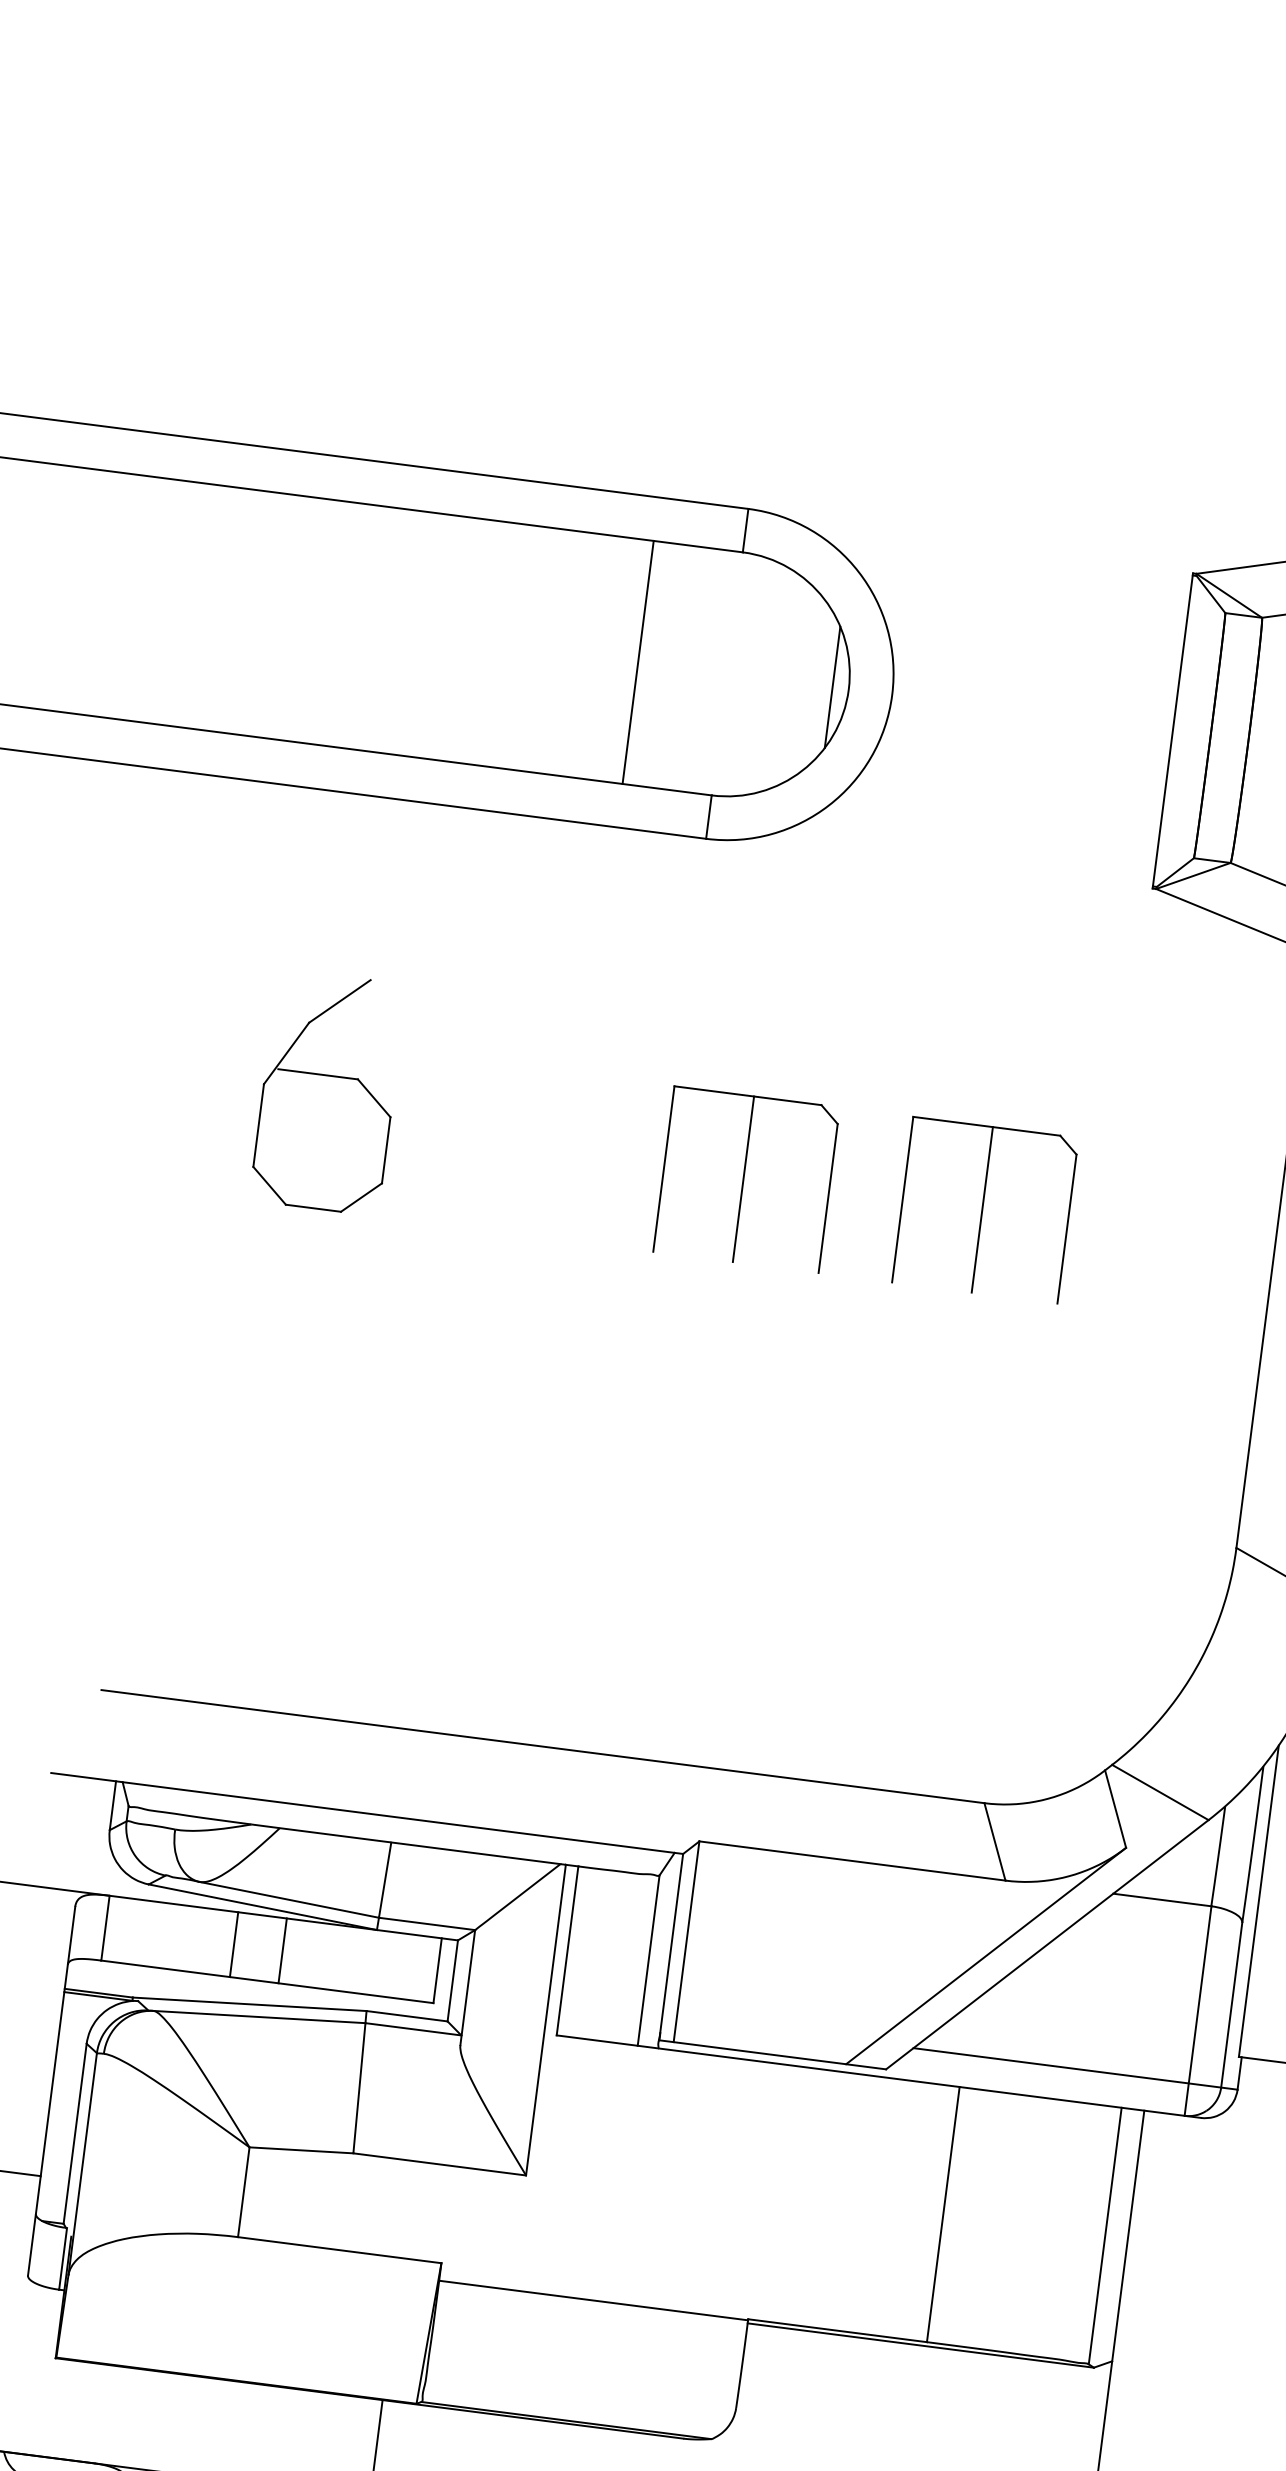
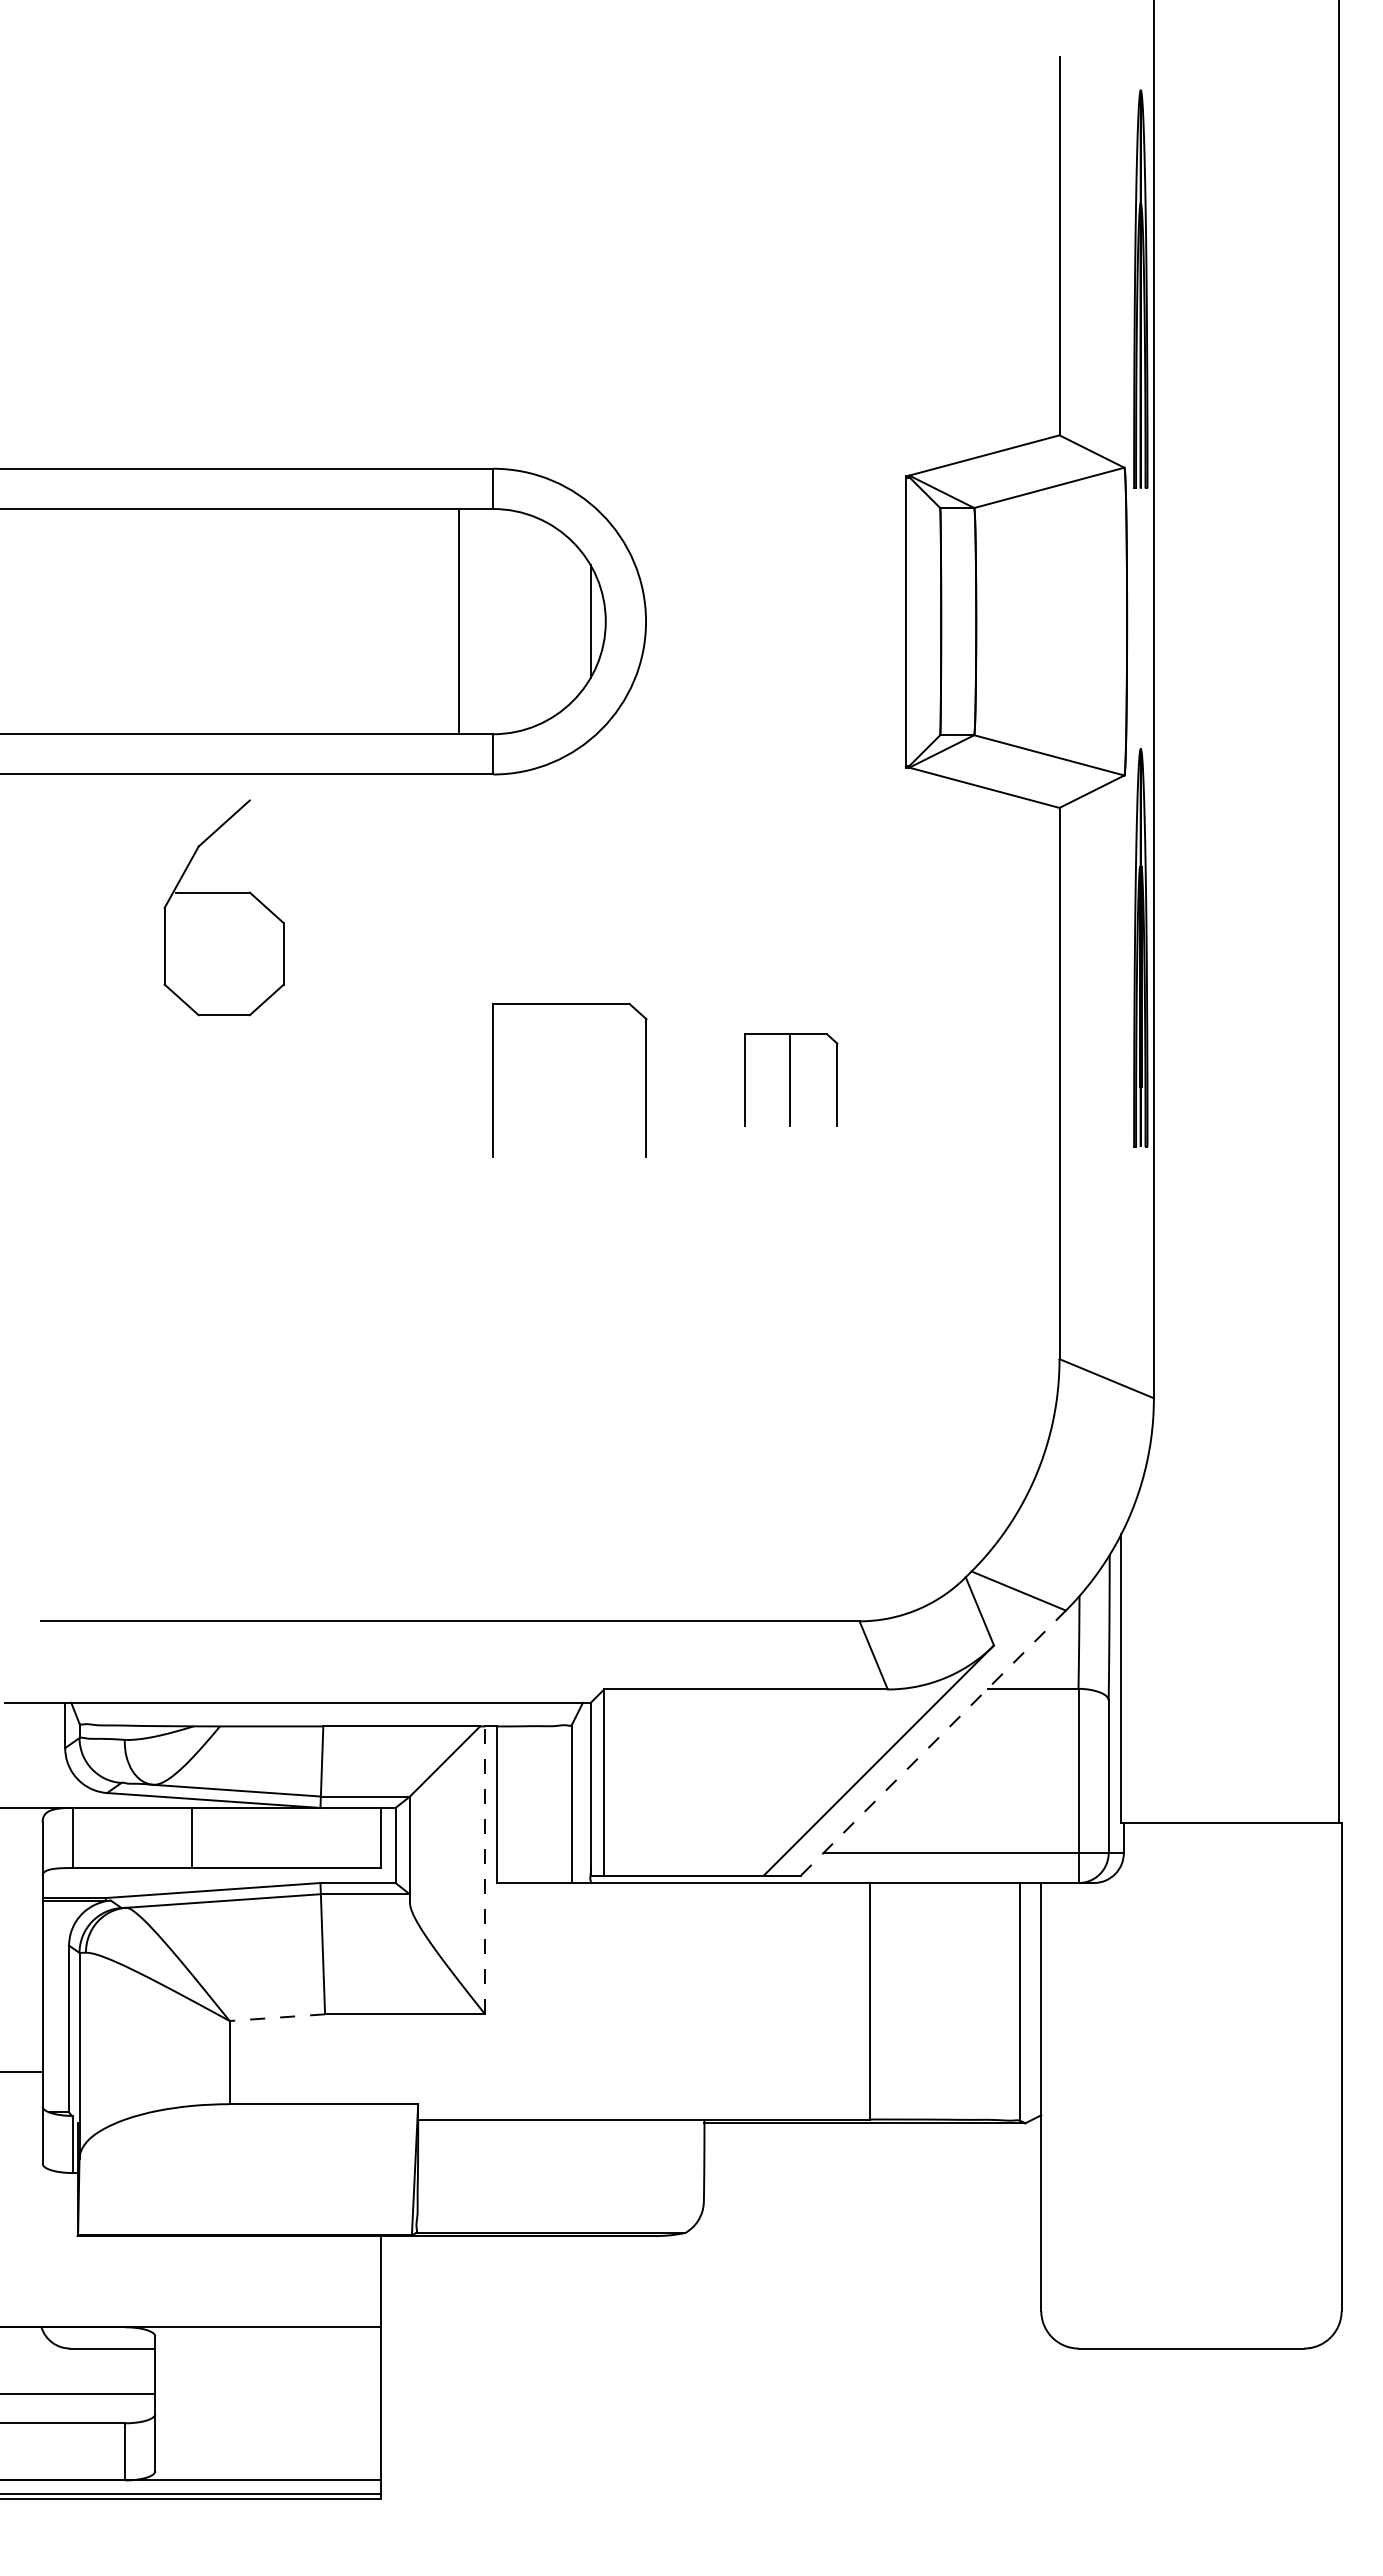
line: (638, 662) -> (458, 621), moved
part: (327, 1091) -> (223, 907), moved
line: (744, 1179) -> (567, 1080), removed
part: (985, 1209) -> (791, 1079), size x0.6
line: (1047, 1944) -> (933, 1742), solid -> dashed
line: (282, 1950) -> (236, 1837), removed
line: (546, 2020) -> (485, 1870), solid -> dashed
line: (301, 2150) -> (277, 2017), solid -> dashed

